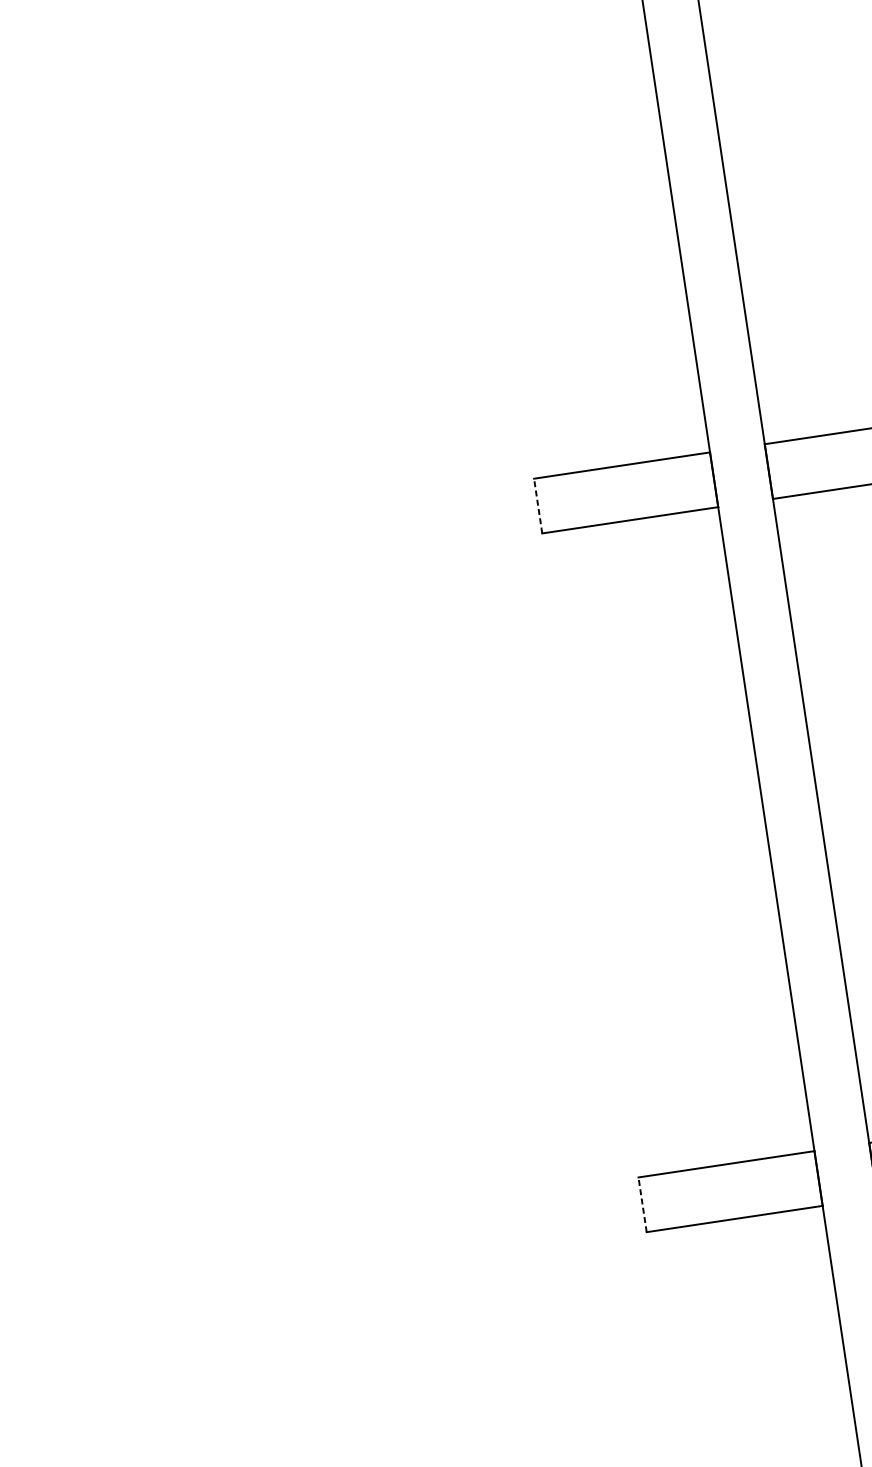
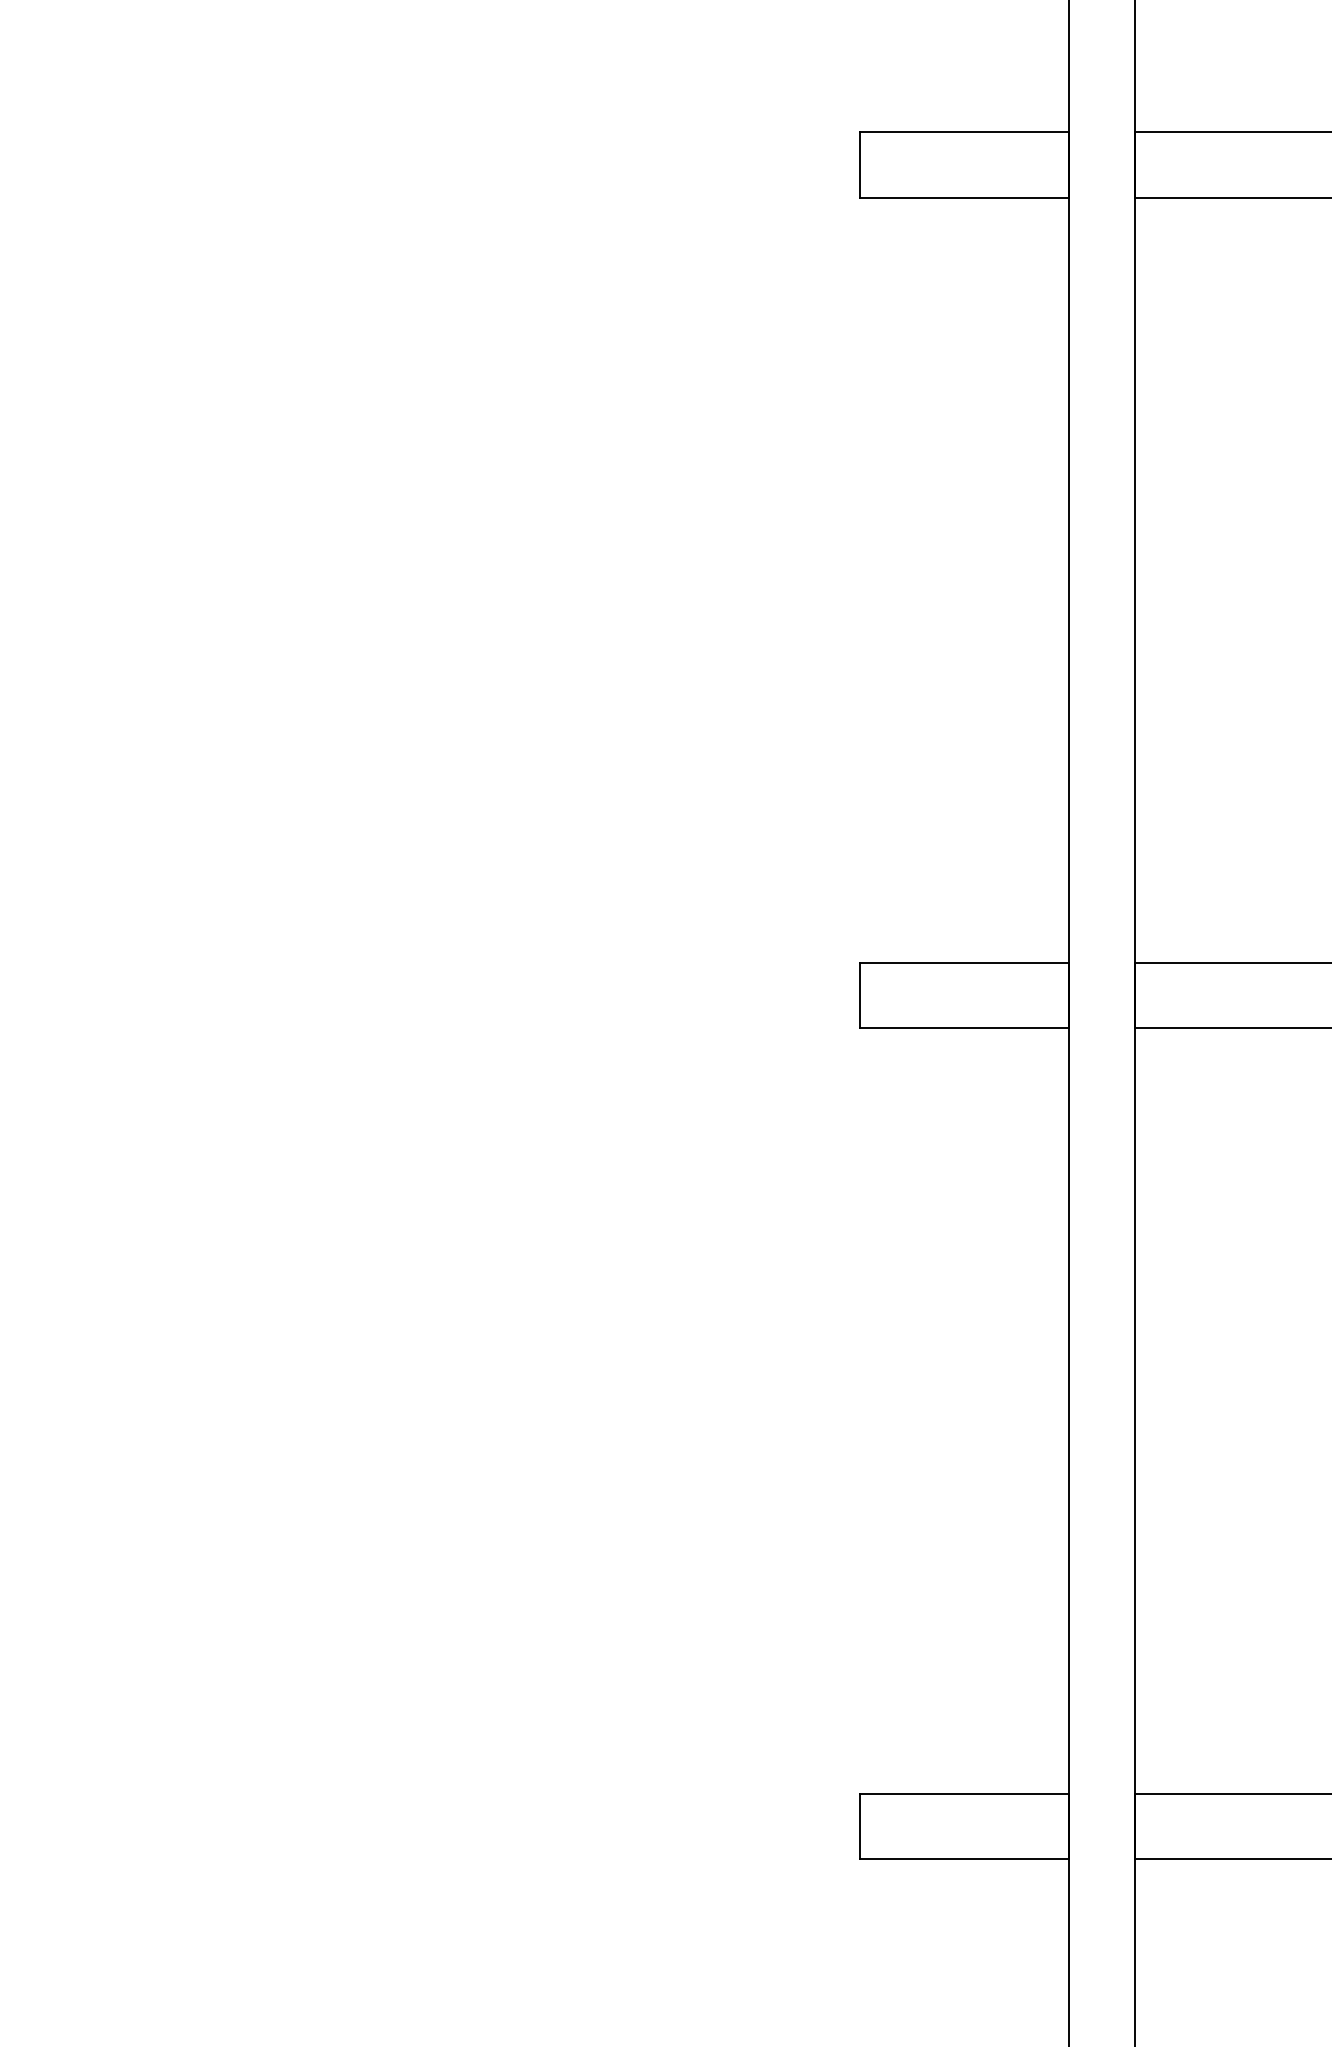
line: (538, 505) -> (860, 995), dashed -> solid
line: (642, 1204) -> (860, 1826), dashed -> solid

